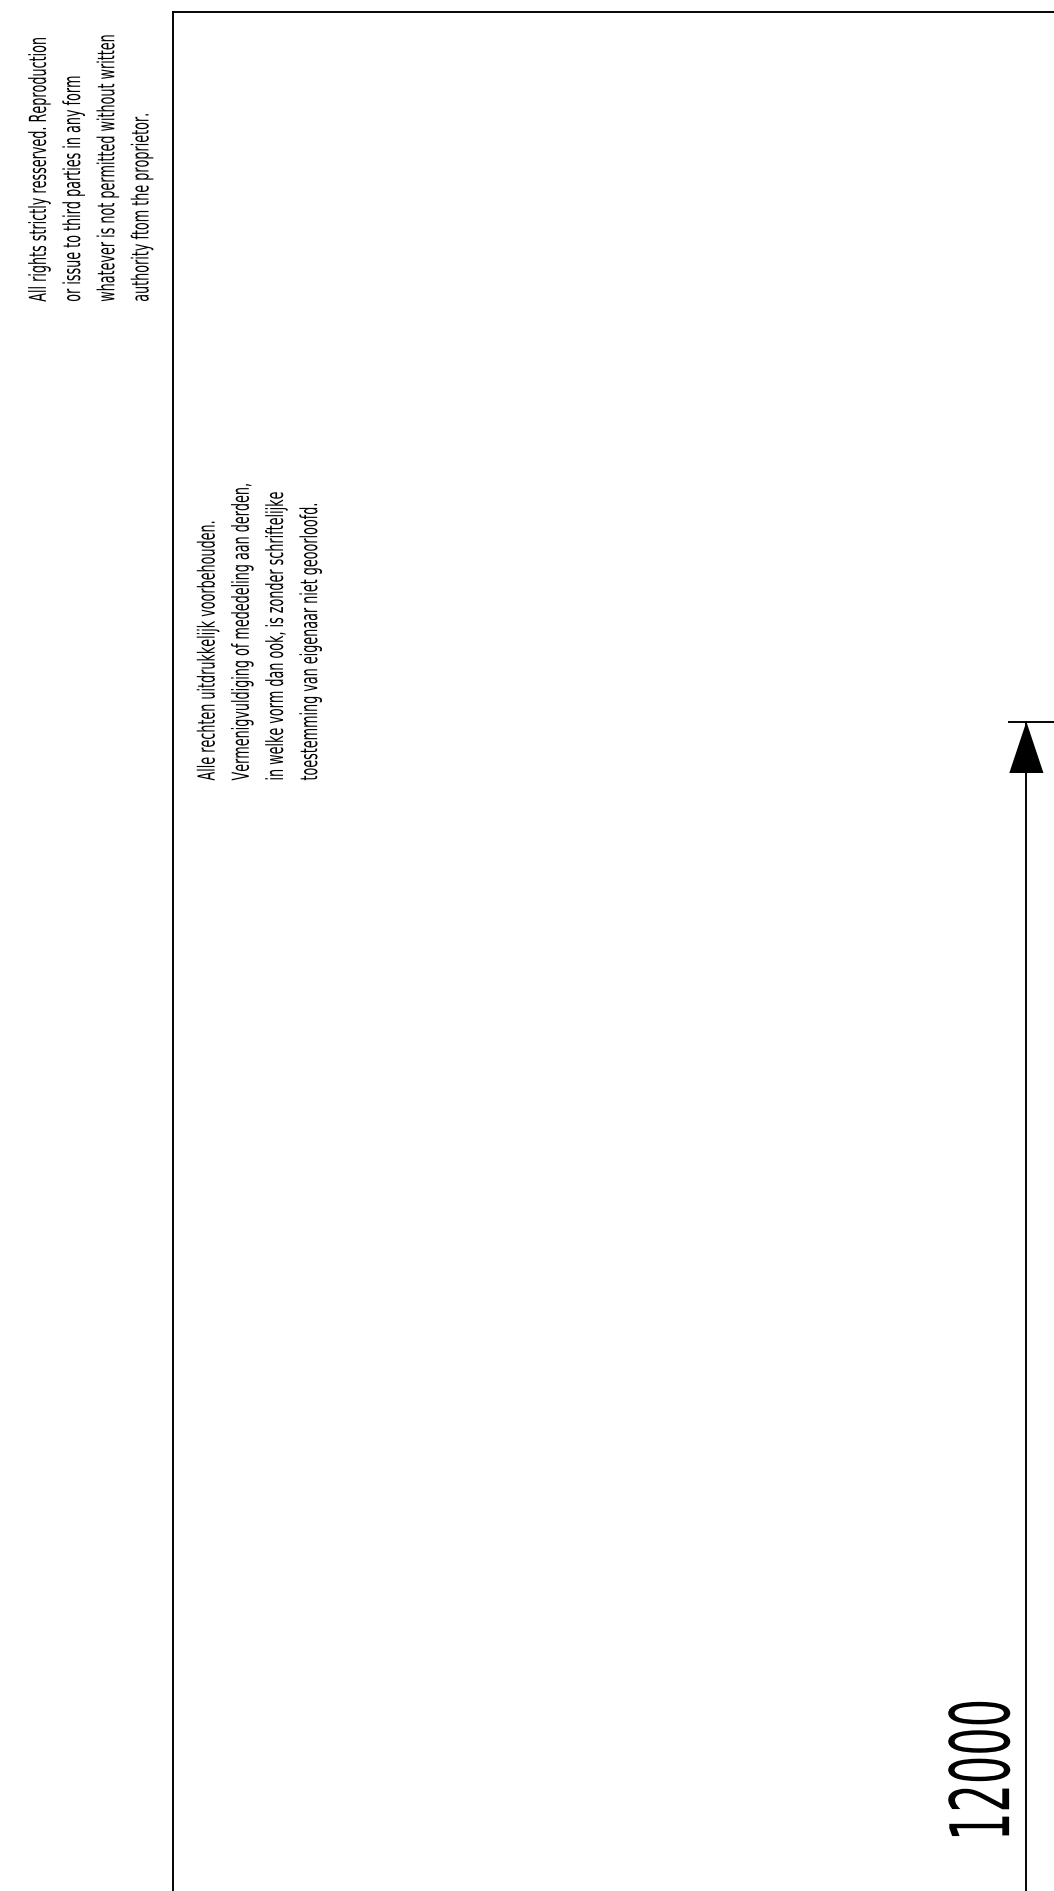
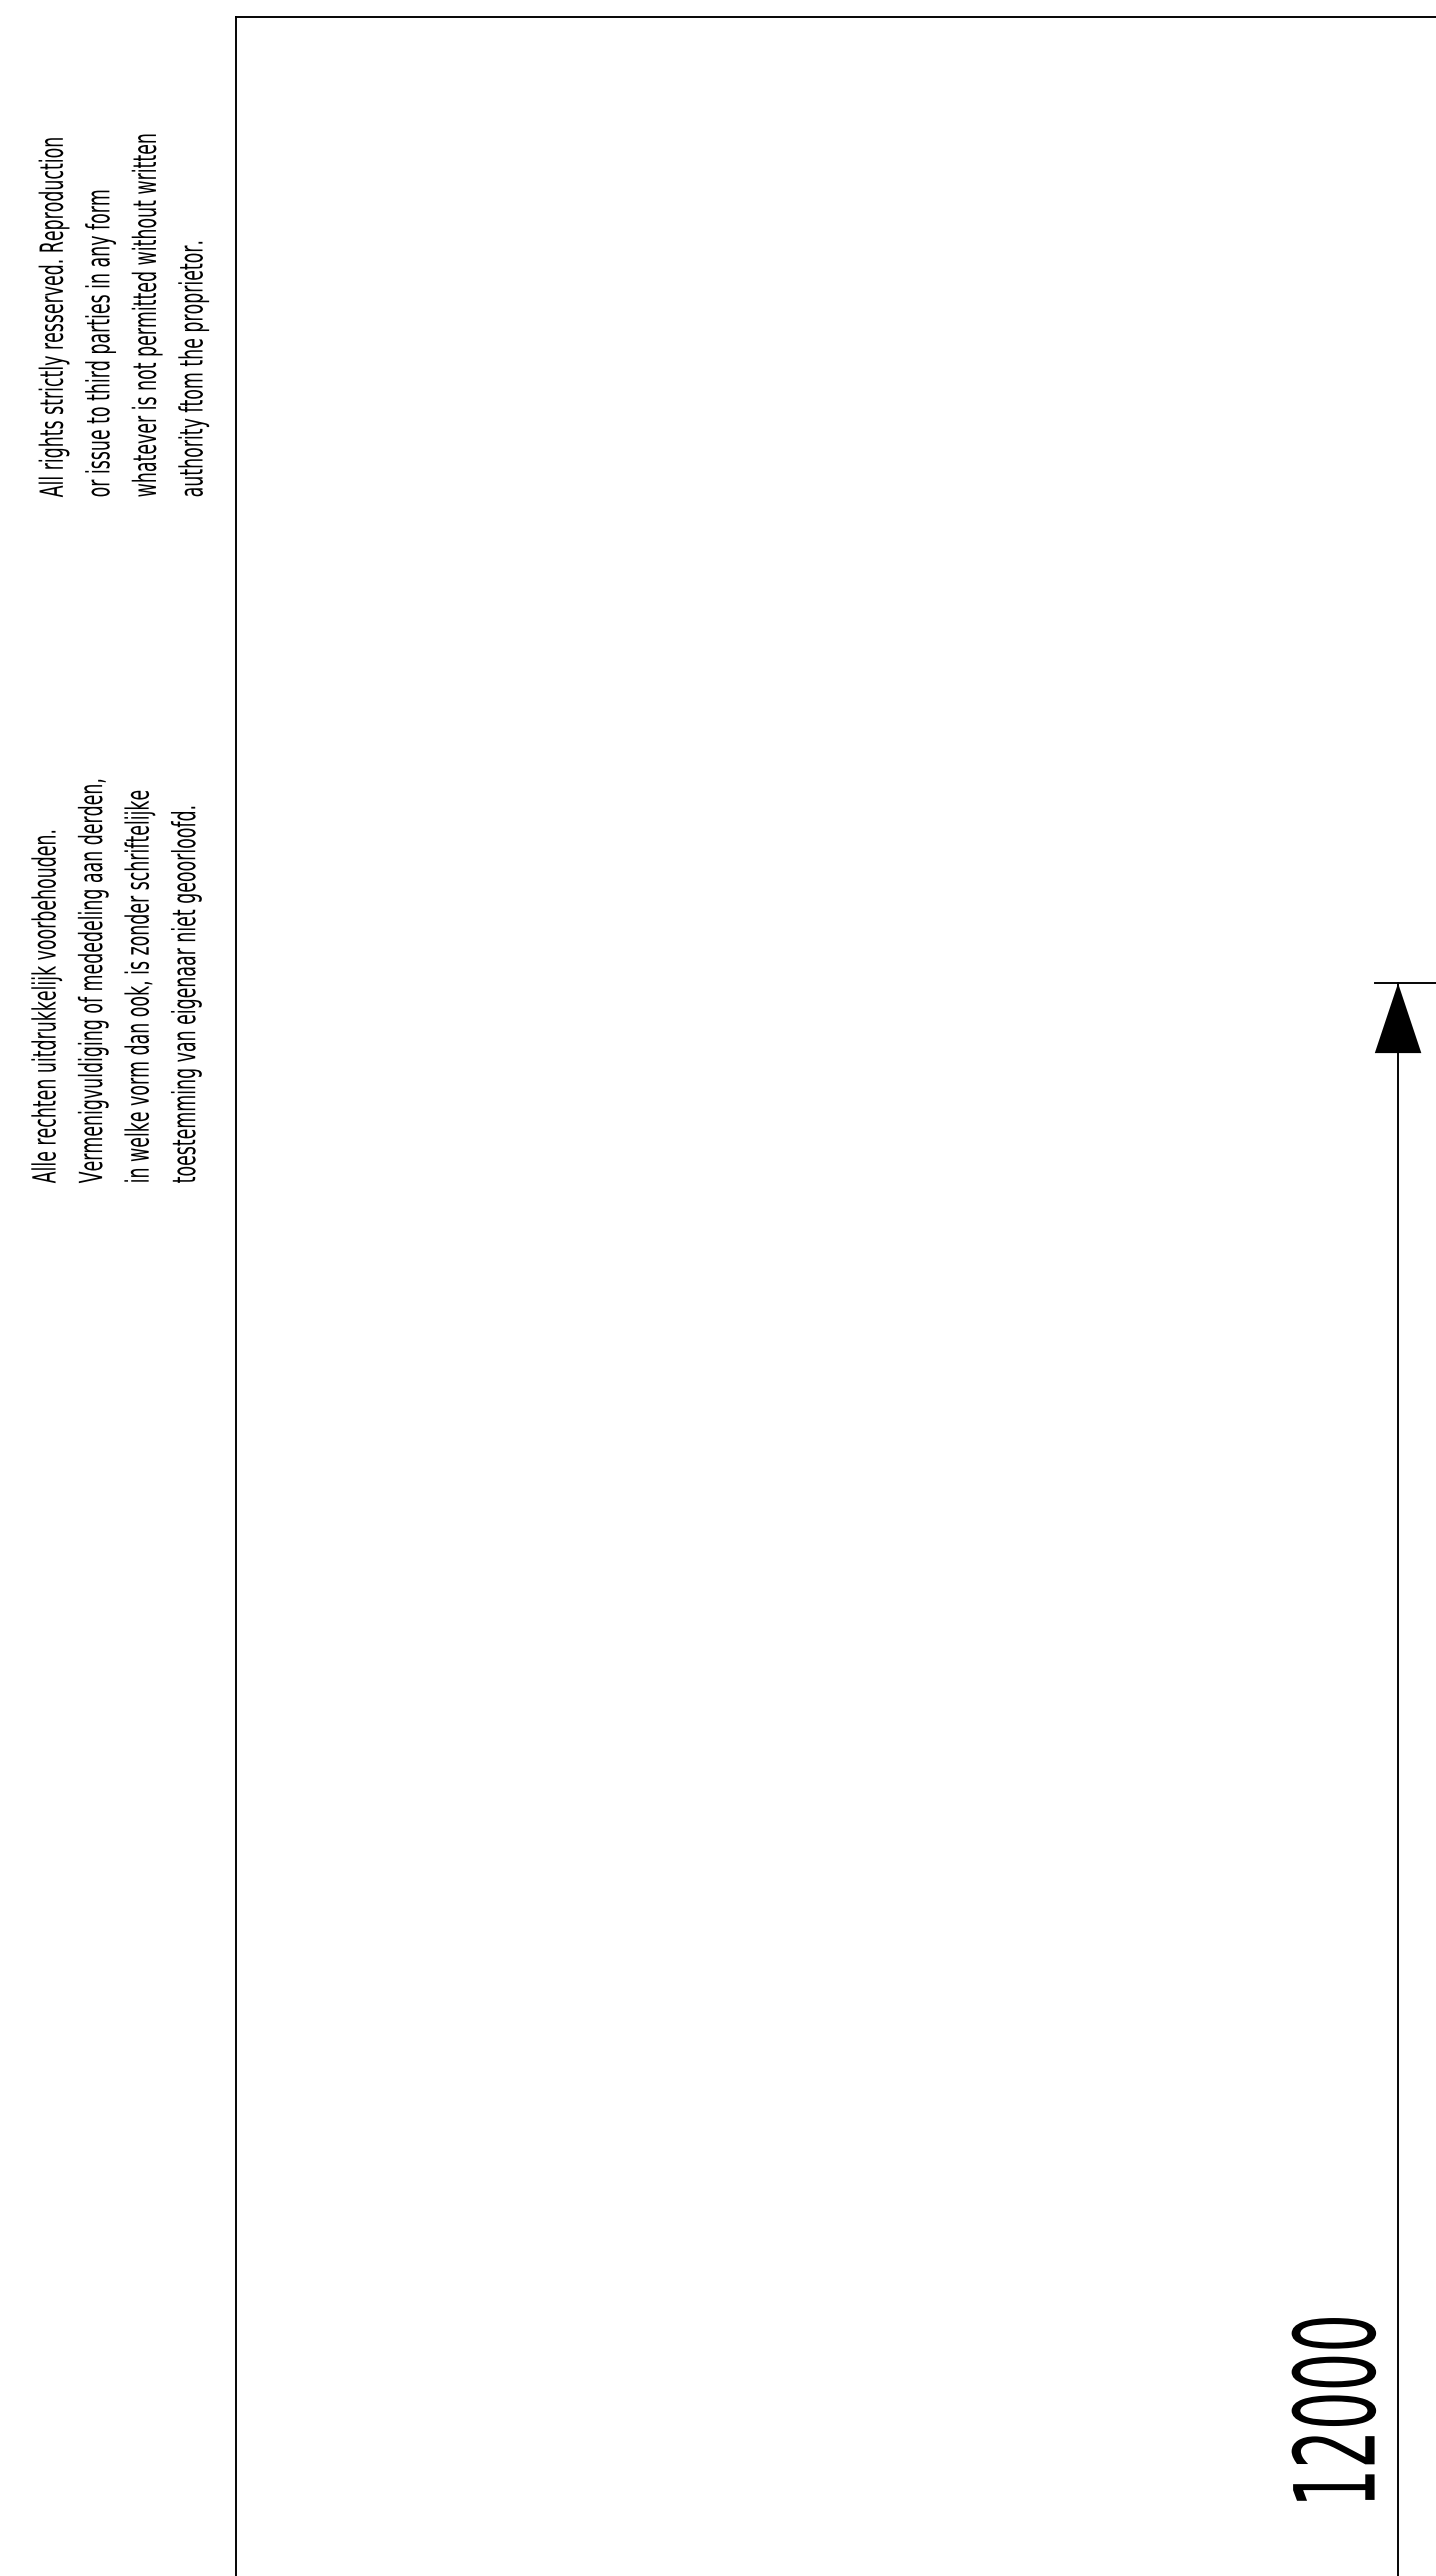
text: (90, 168) -> (123, 315), moved
text: (259, 631) -> (116, 980), moved

